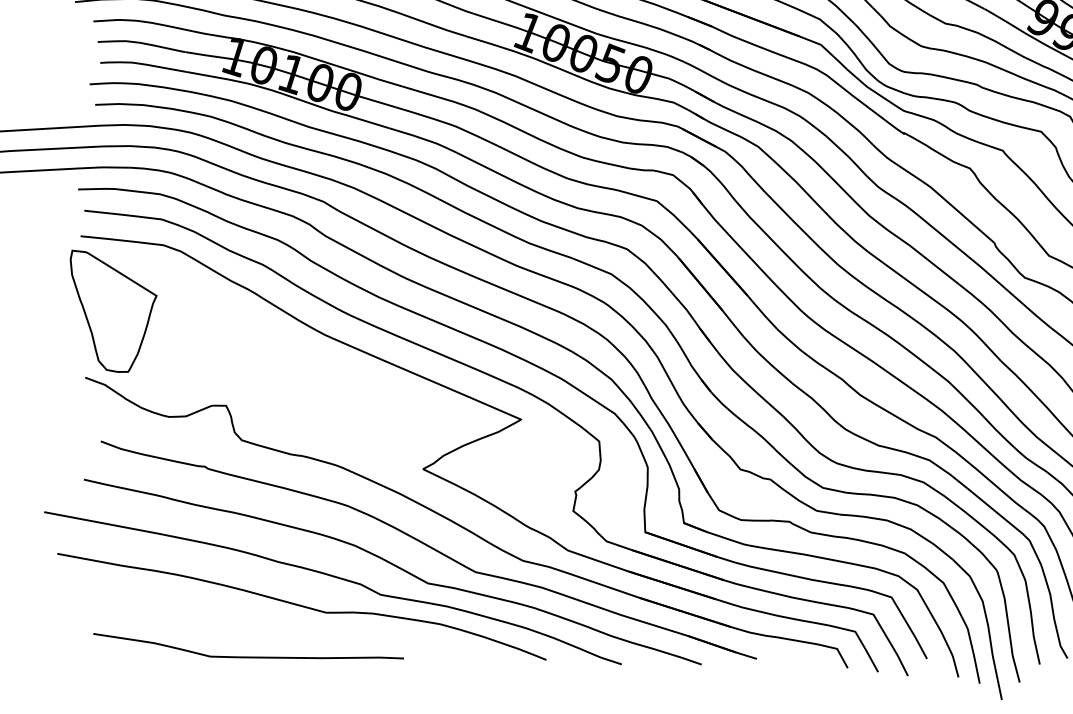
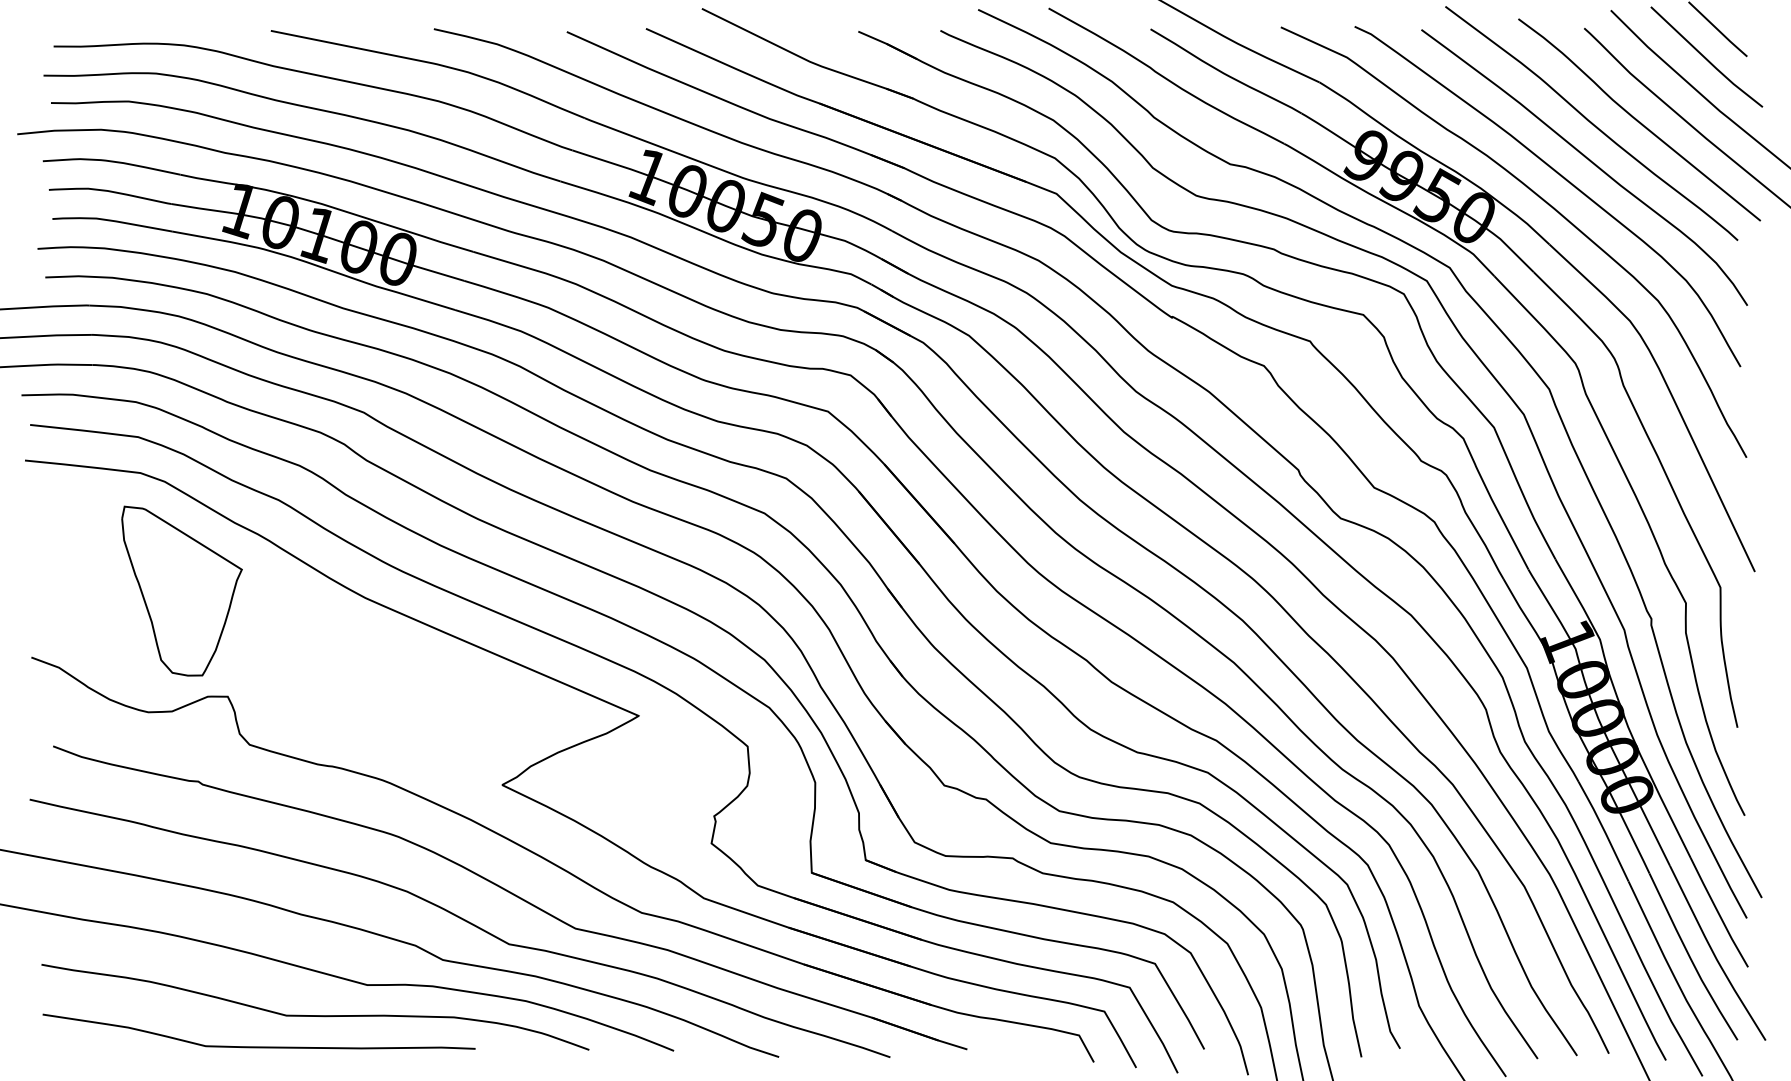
part: (113, 310) -> (181, 590), moved
curve: (289, 634) -> (315, 1015), added

